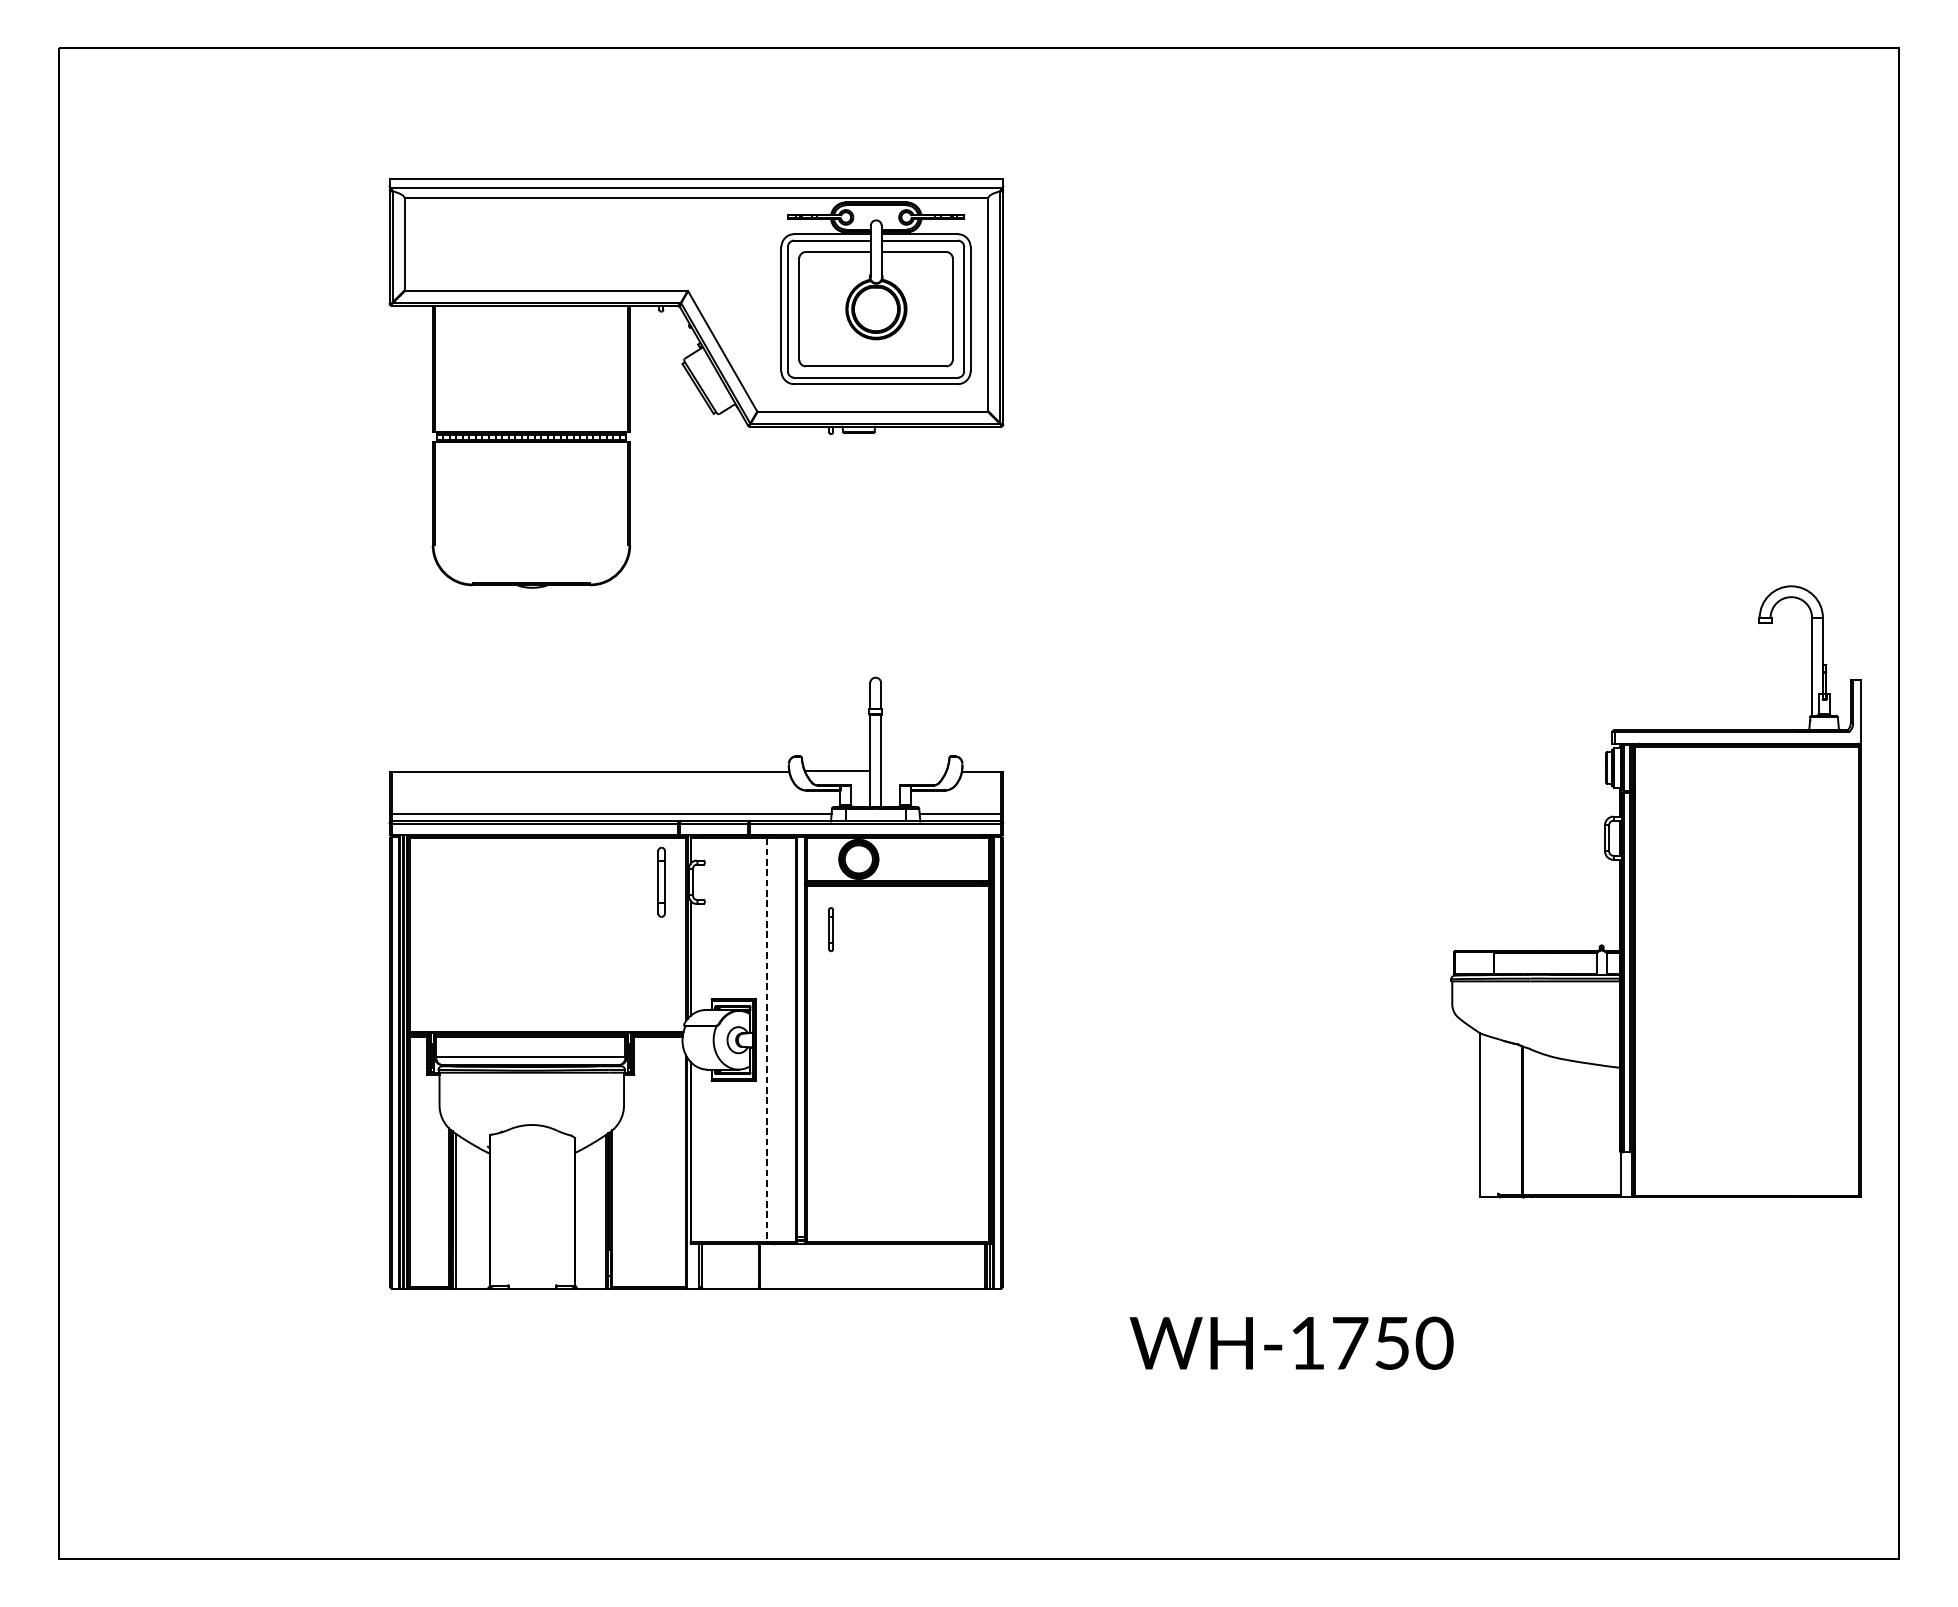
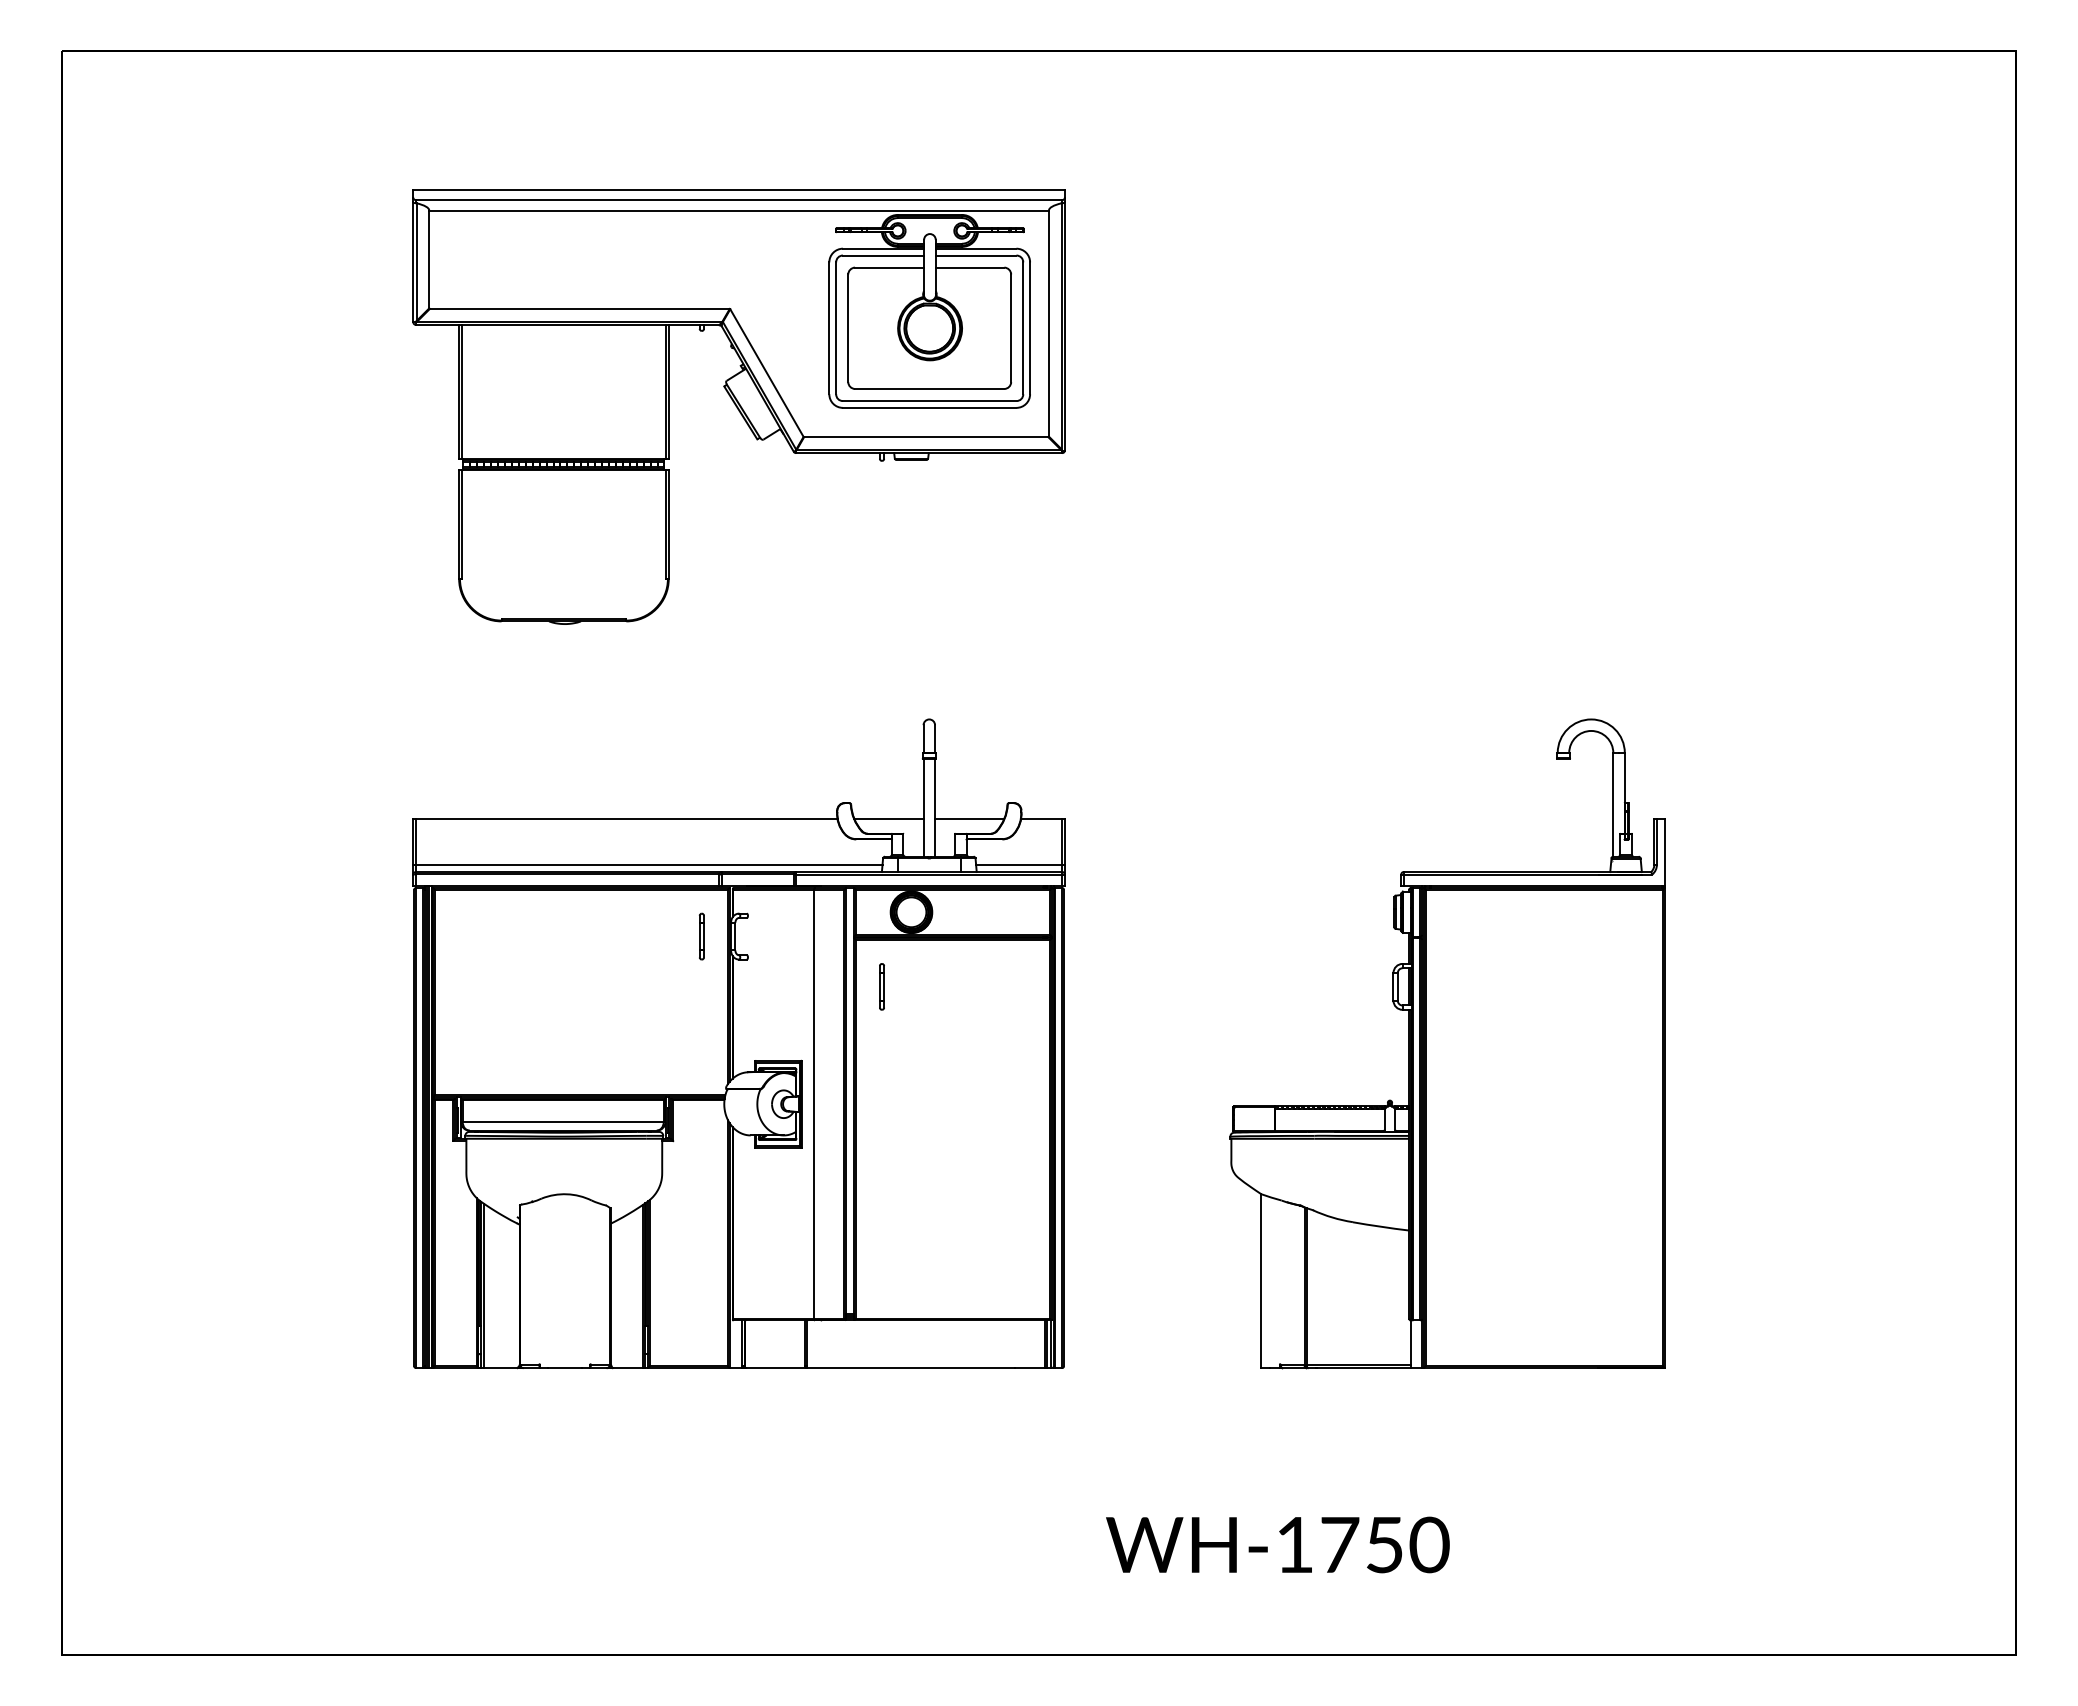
line: (913, 770) -> (969, 818), added
part: (661, 882) -> (701, 936), size x0.62
part: (1655, 891) -> (1447, 1043), moved
line: (767, 1040) -> (814, 1104), dashed -> solid
text: (1291, 1342) -> (1277, 1544), moved

